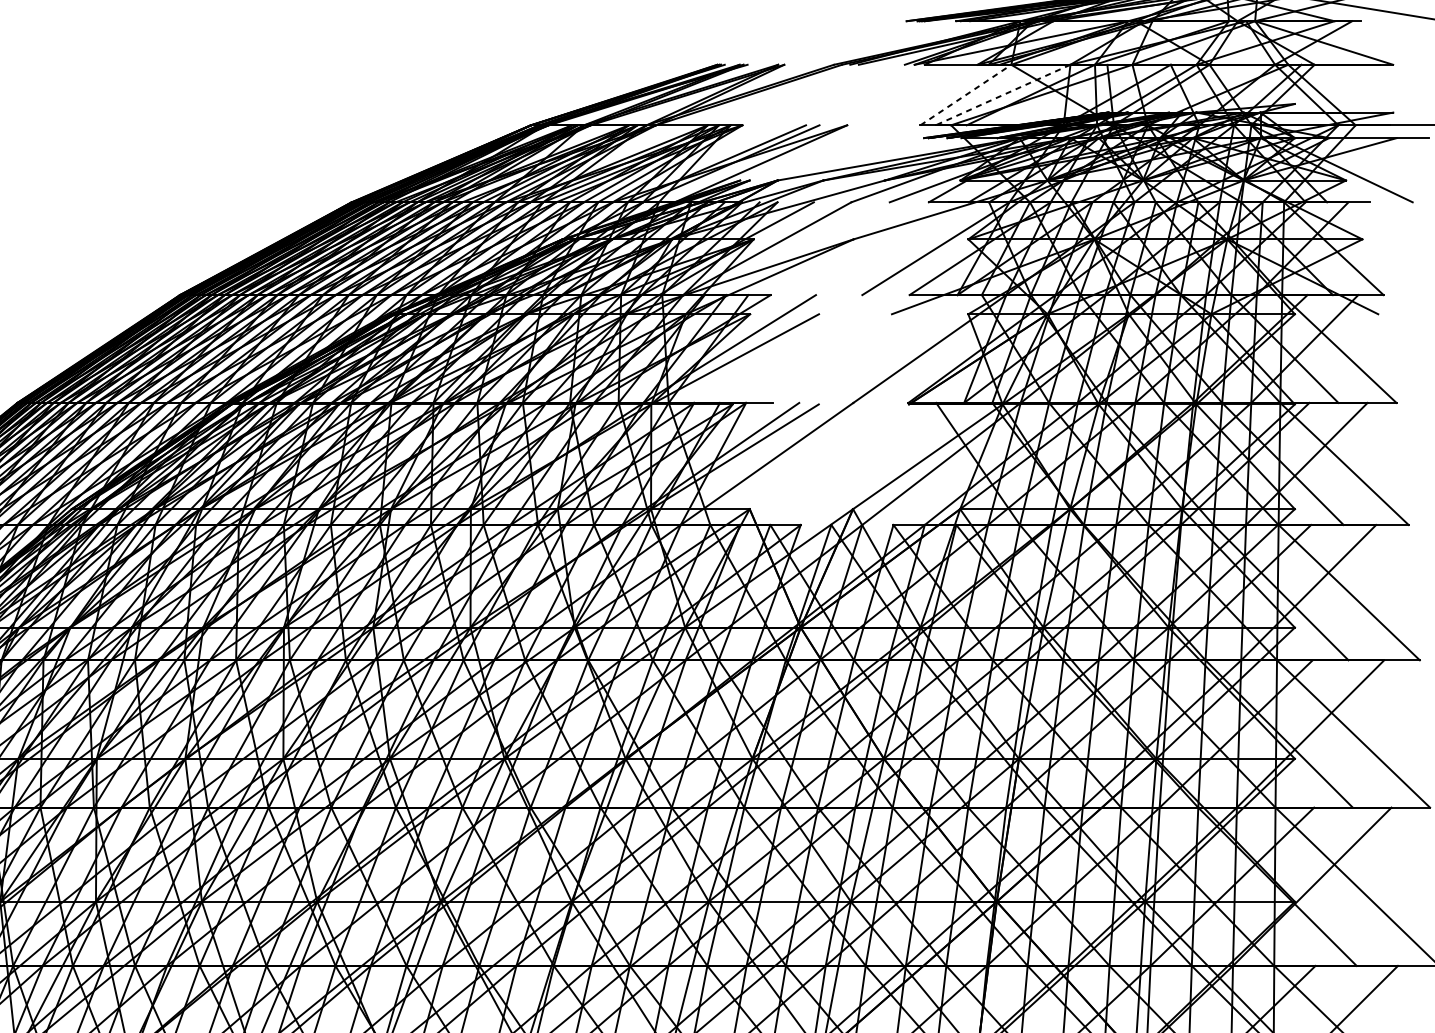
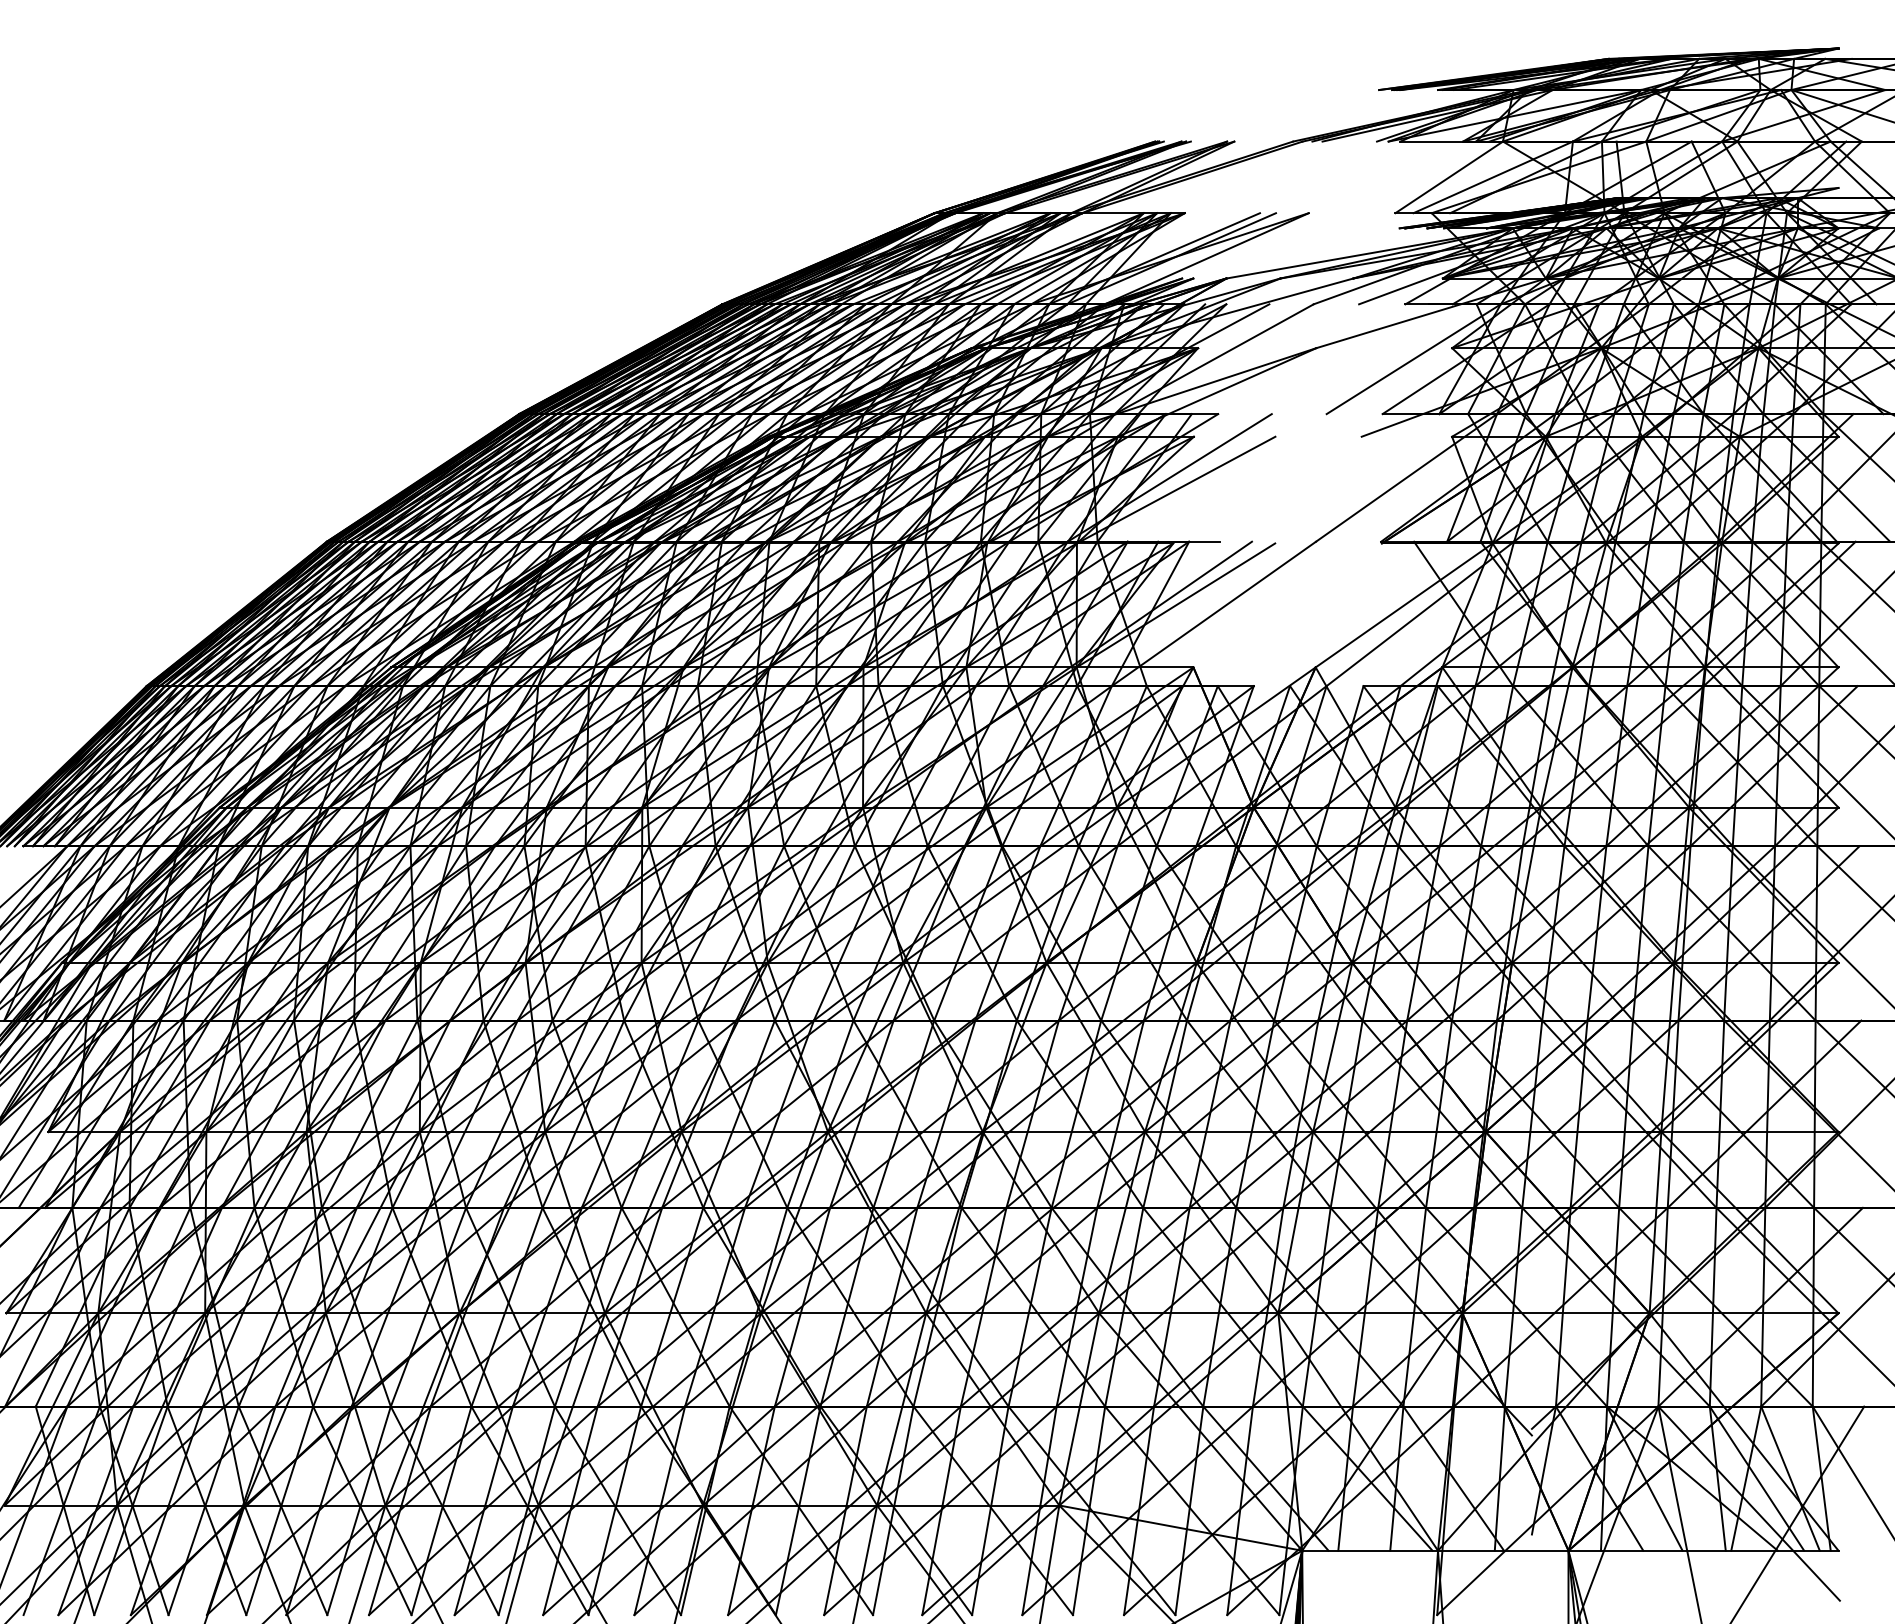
line: (966, 95) -> (1449, 177), dashed -> solid
line: (1002, 95) -> (1492, 177), dashed -> solid

